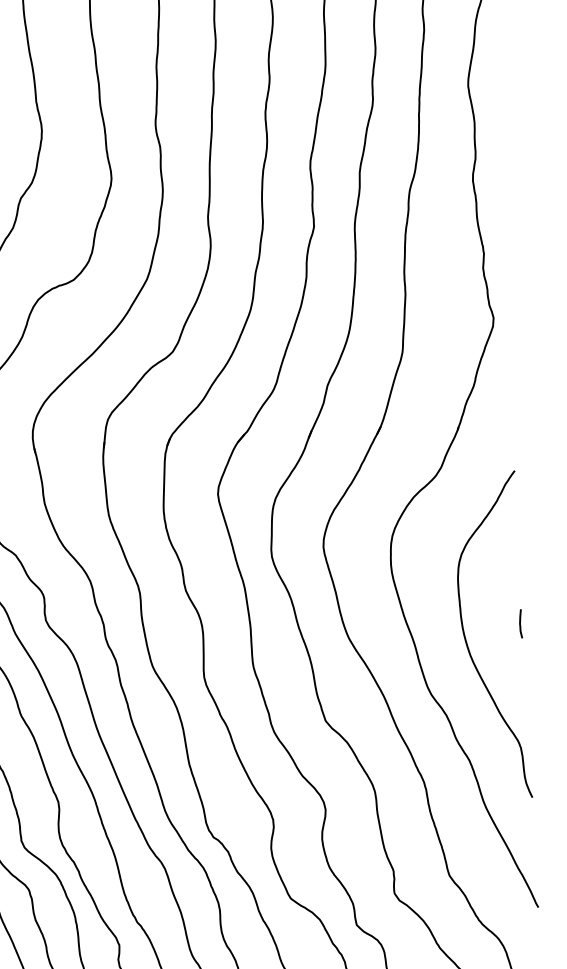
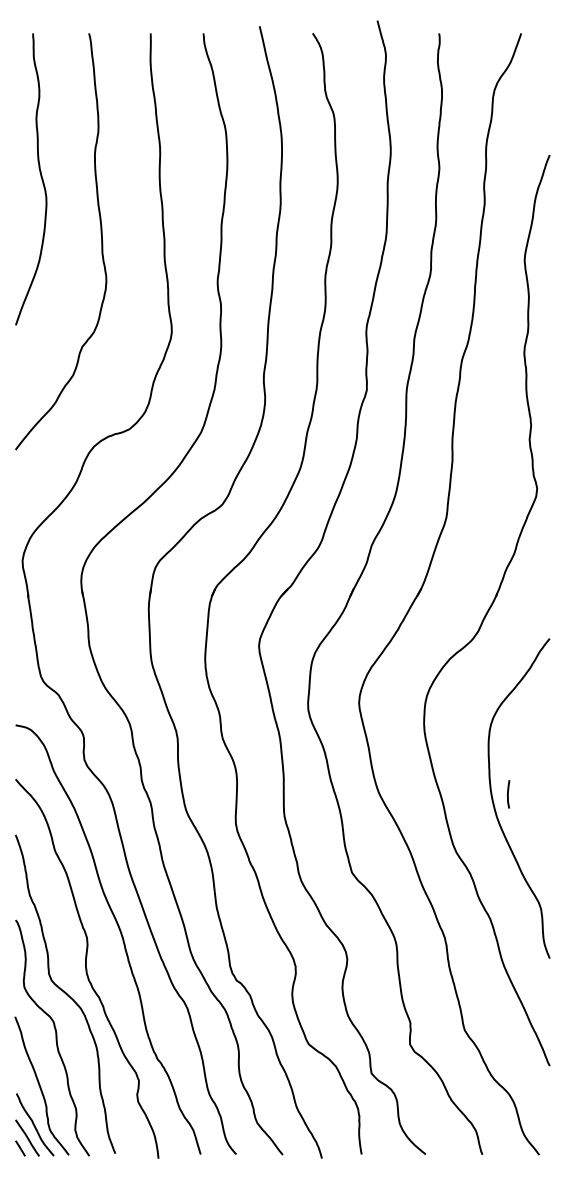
line: (520, 624) -> (508, 794), moved

